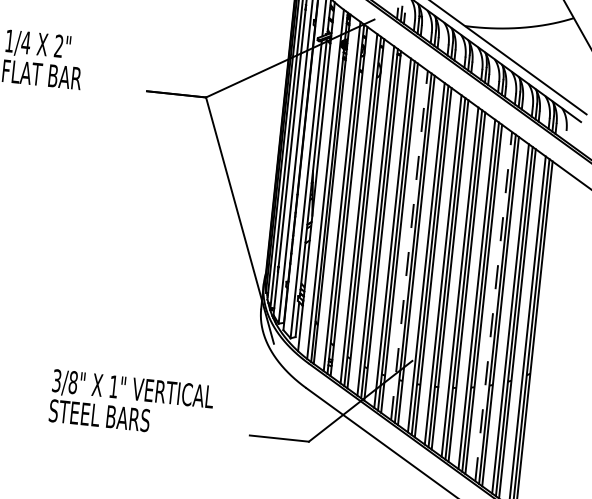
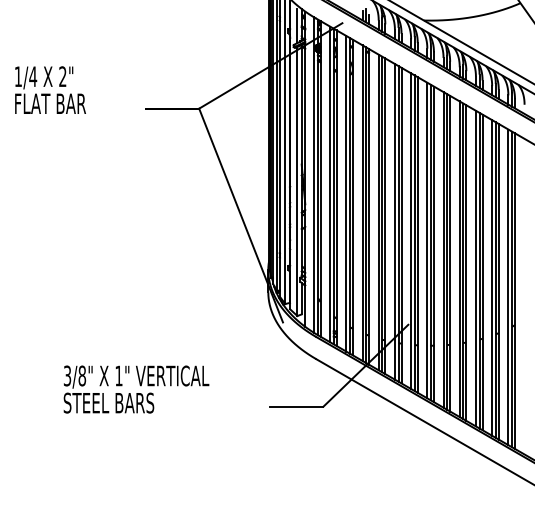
line: (409, 245) -> (394, 221), dashed -> solid
line: (493, 306) -> (475, 268), dashed -> solid
text: (131, 403) -> (136, 389), moved

